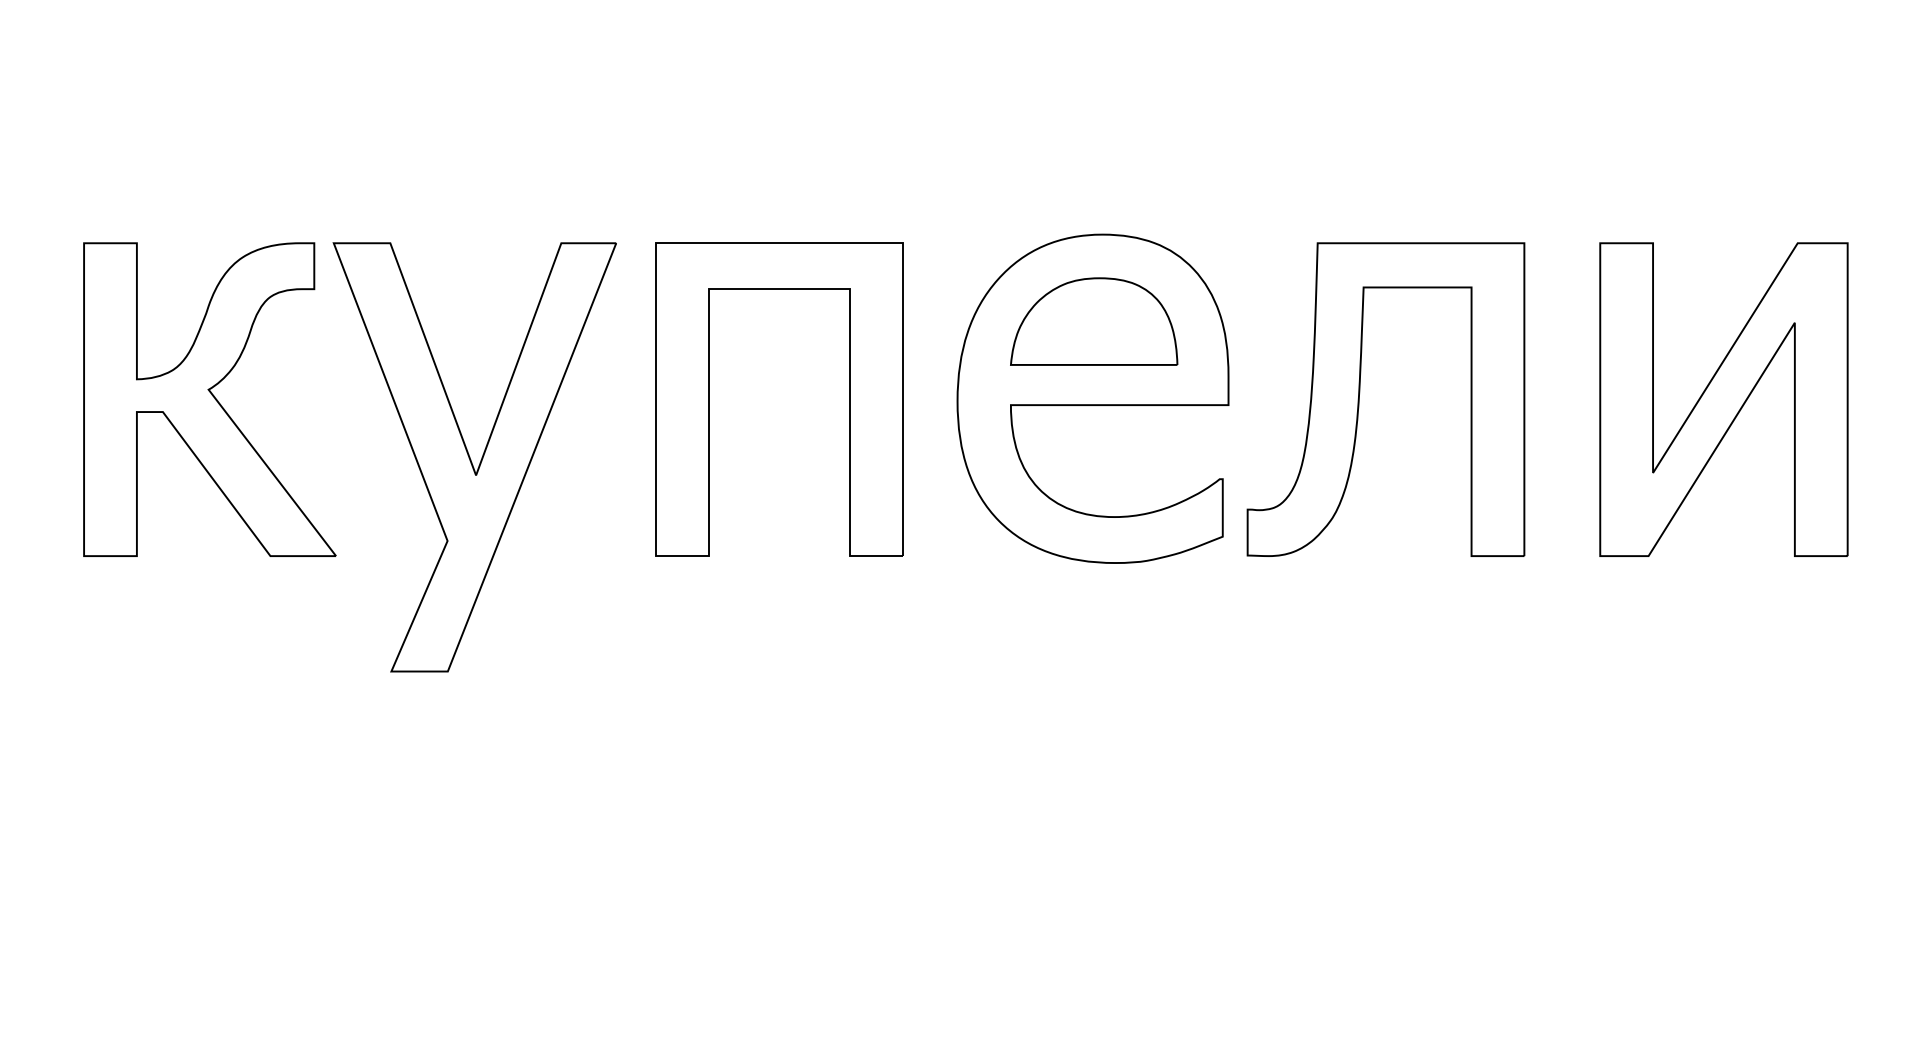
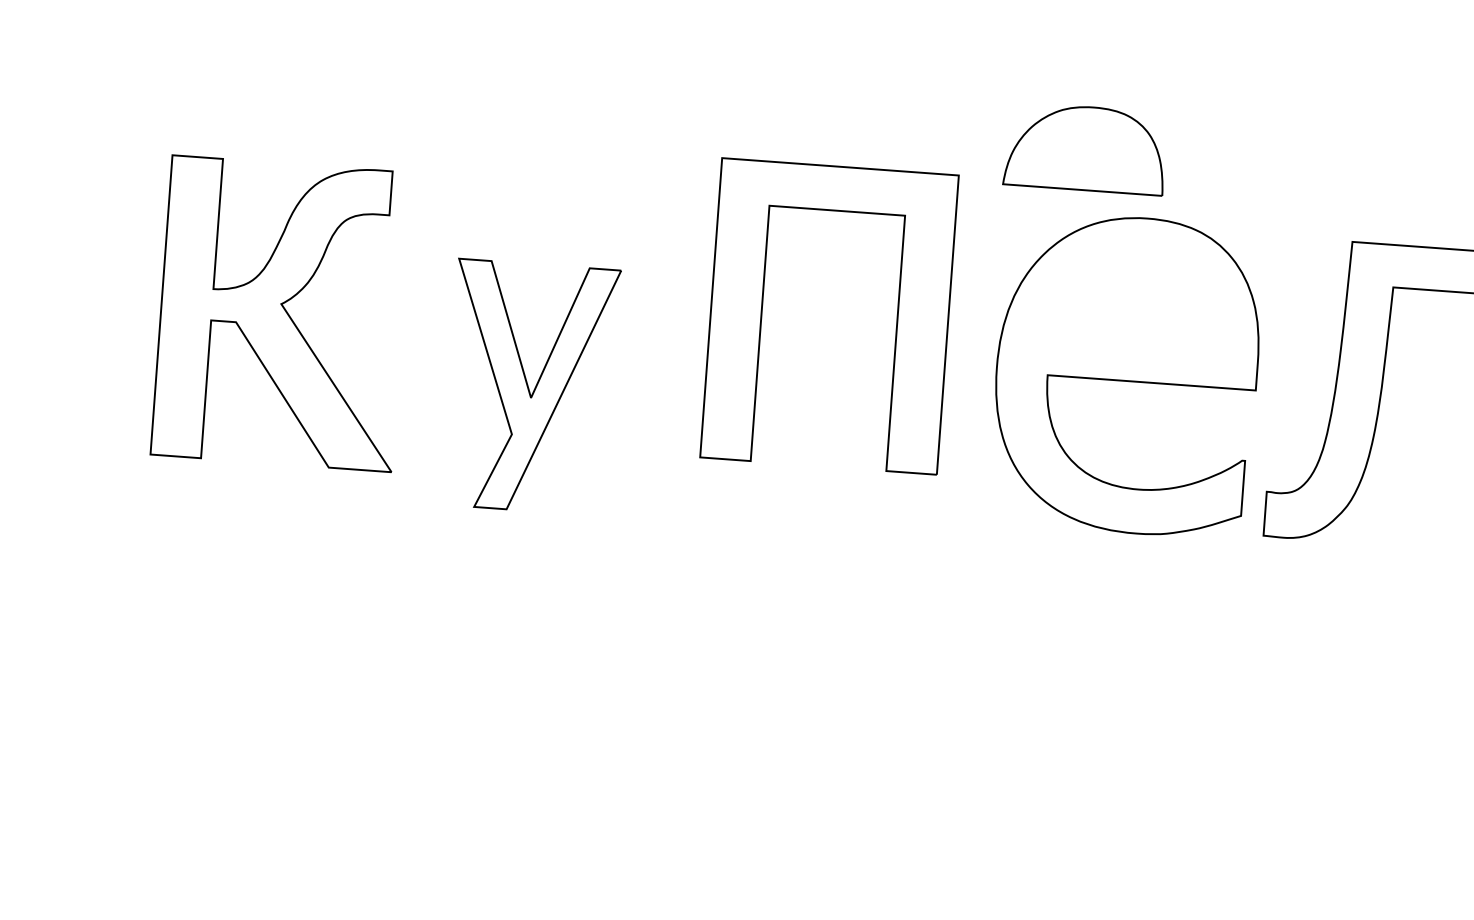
part: (1094, 321) -> (1086, 148), moved
part: (709, 399) -> (762, 311), moved
part: (474, 457) -> (530, 387), size x0.6

